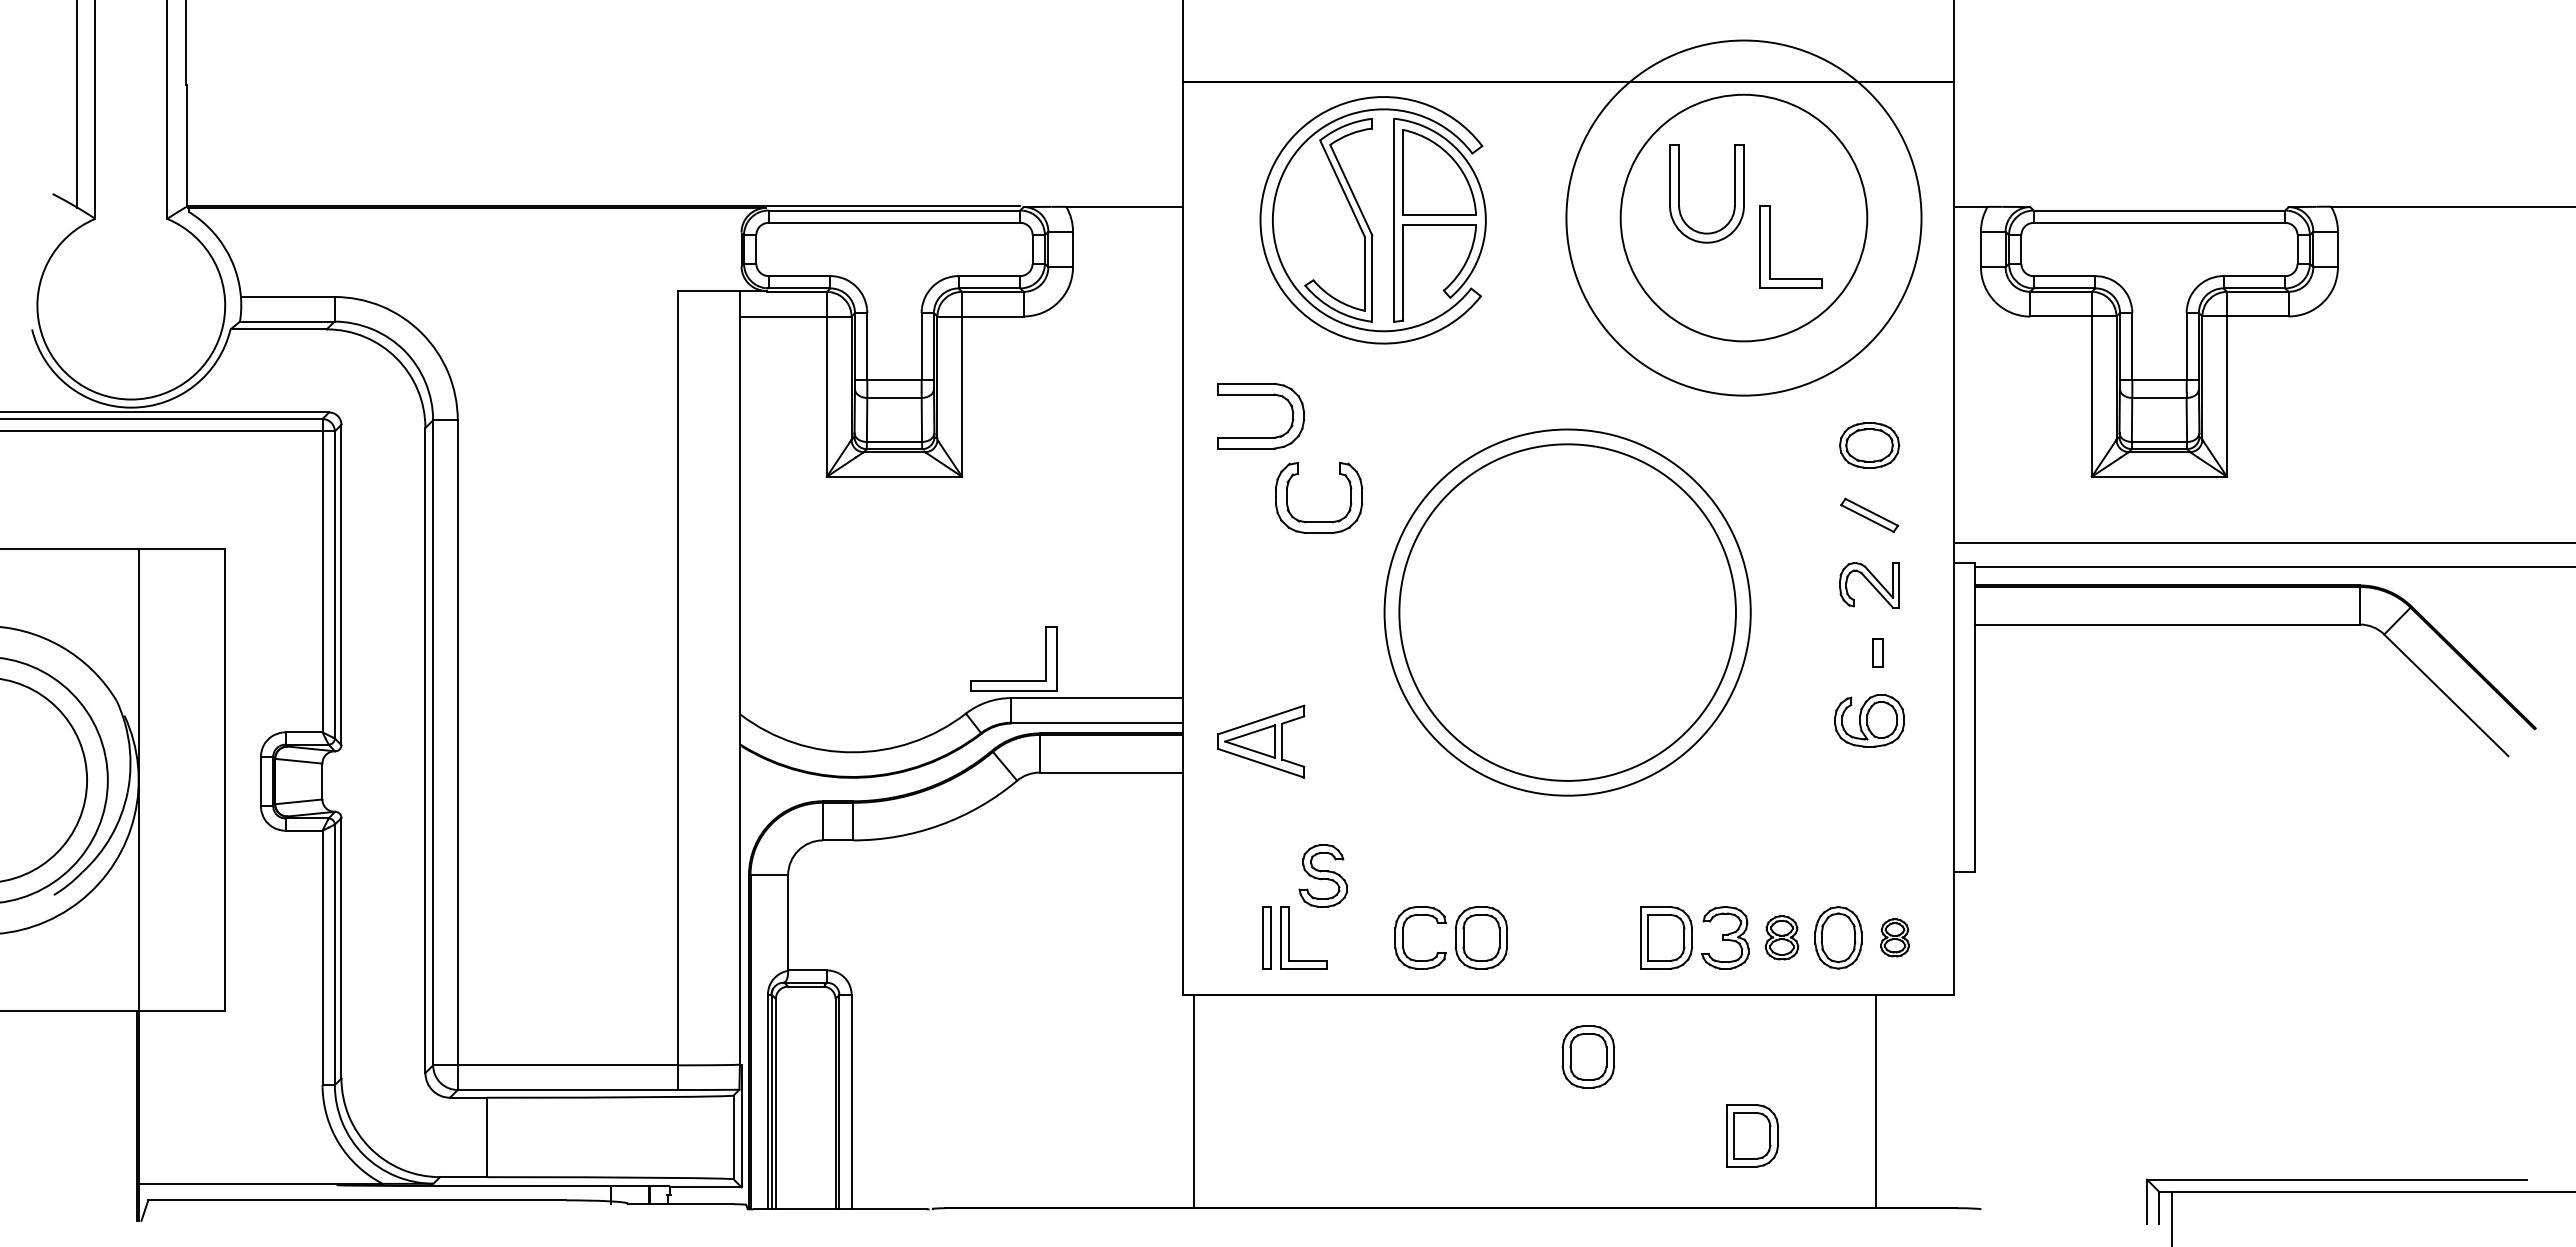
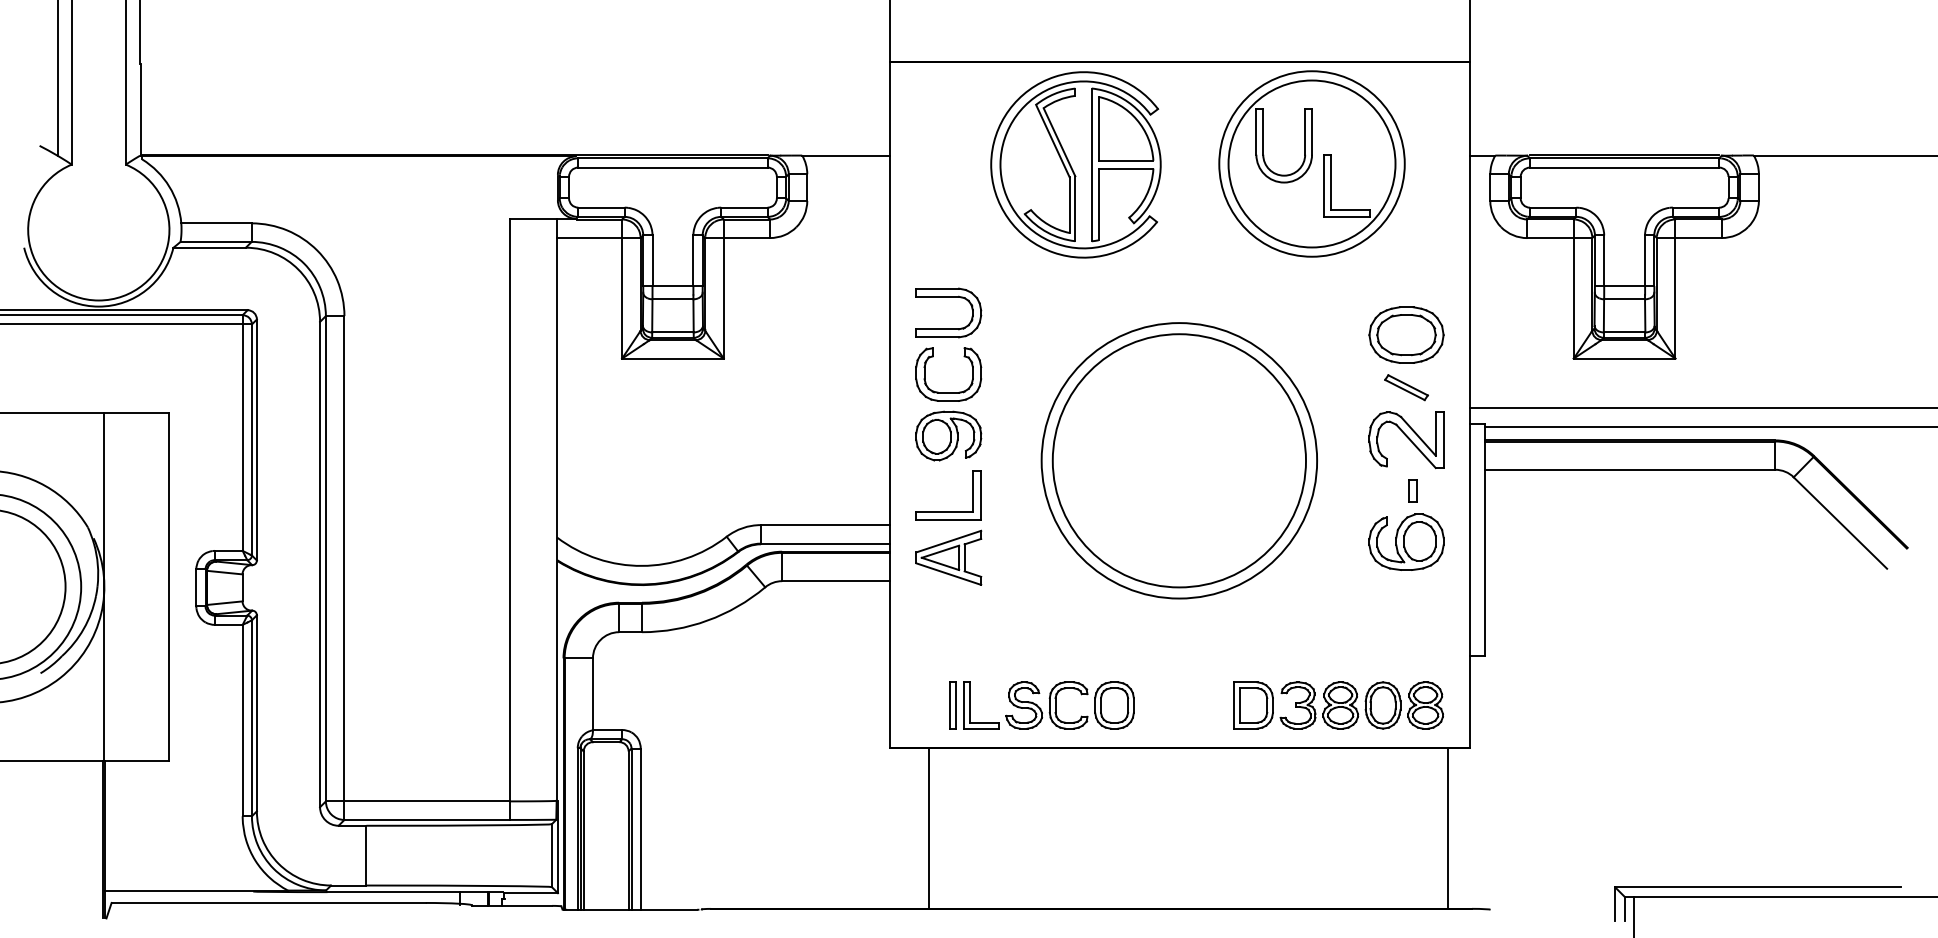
line: (2159, 205) -> (1624, 154), added
circle: (1743, 218) -> (1311, 164), size x0.62
part: (1372, 220) -> (1075, 165), moved
part: (1869, 445) -> (1406, 335), size x1.67
part: (1318, 521) -> (948, 392), moved
part: (1260, 579) -> (948, 435), added
part: (1869, 585) -> (1406, 440), size x1.67
part: (1013, 680) -> (948, 511), moved
part: (1869, 720) -> (1406, 541), size x1.43
part: (1322, 875) -> (1023, 705), moved
part: (1781, 937) -> (1340, 705), size x1.43
part: (1894, 937) -> (1425, 705), size x1.67
part: (1588, 1056) -> (1195, 794), removed
line: (1193, 1101) -> (928, 828), moved
line: (1876, 1101) -> (1448, 828), moved
part: (1752, 1135) -> (1318, 854), removed

